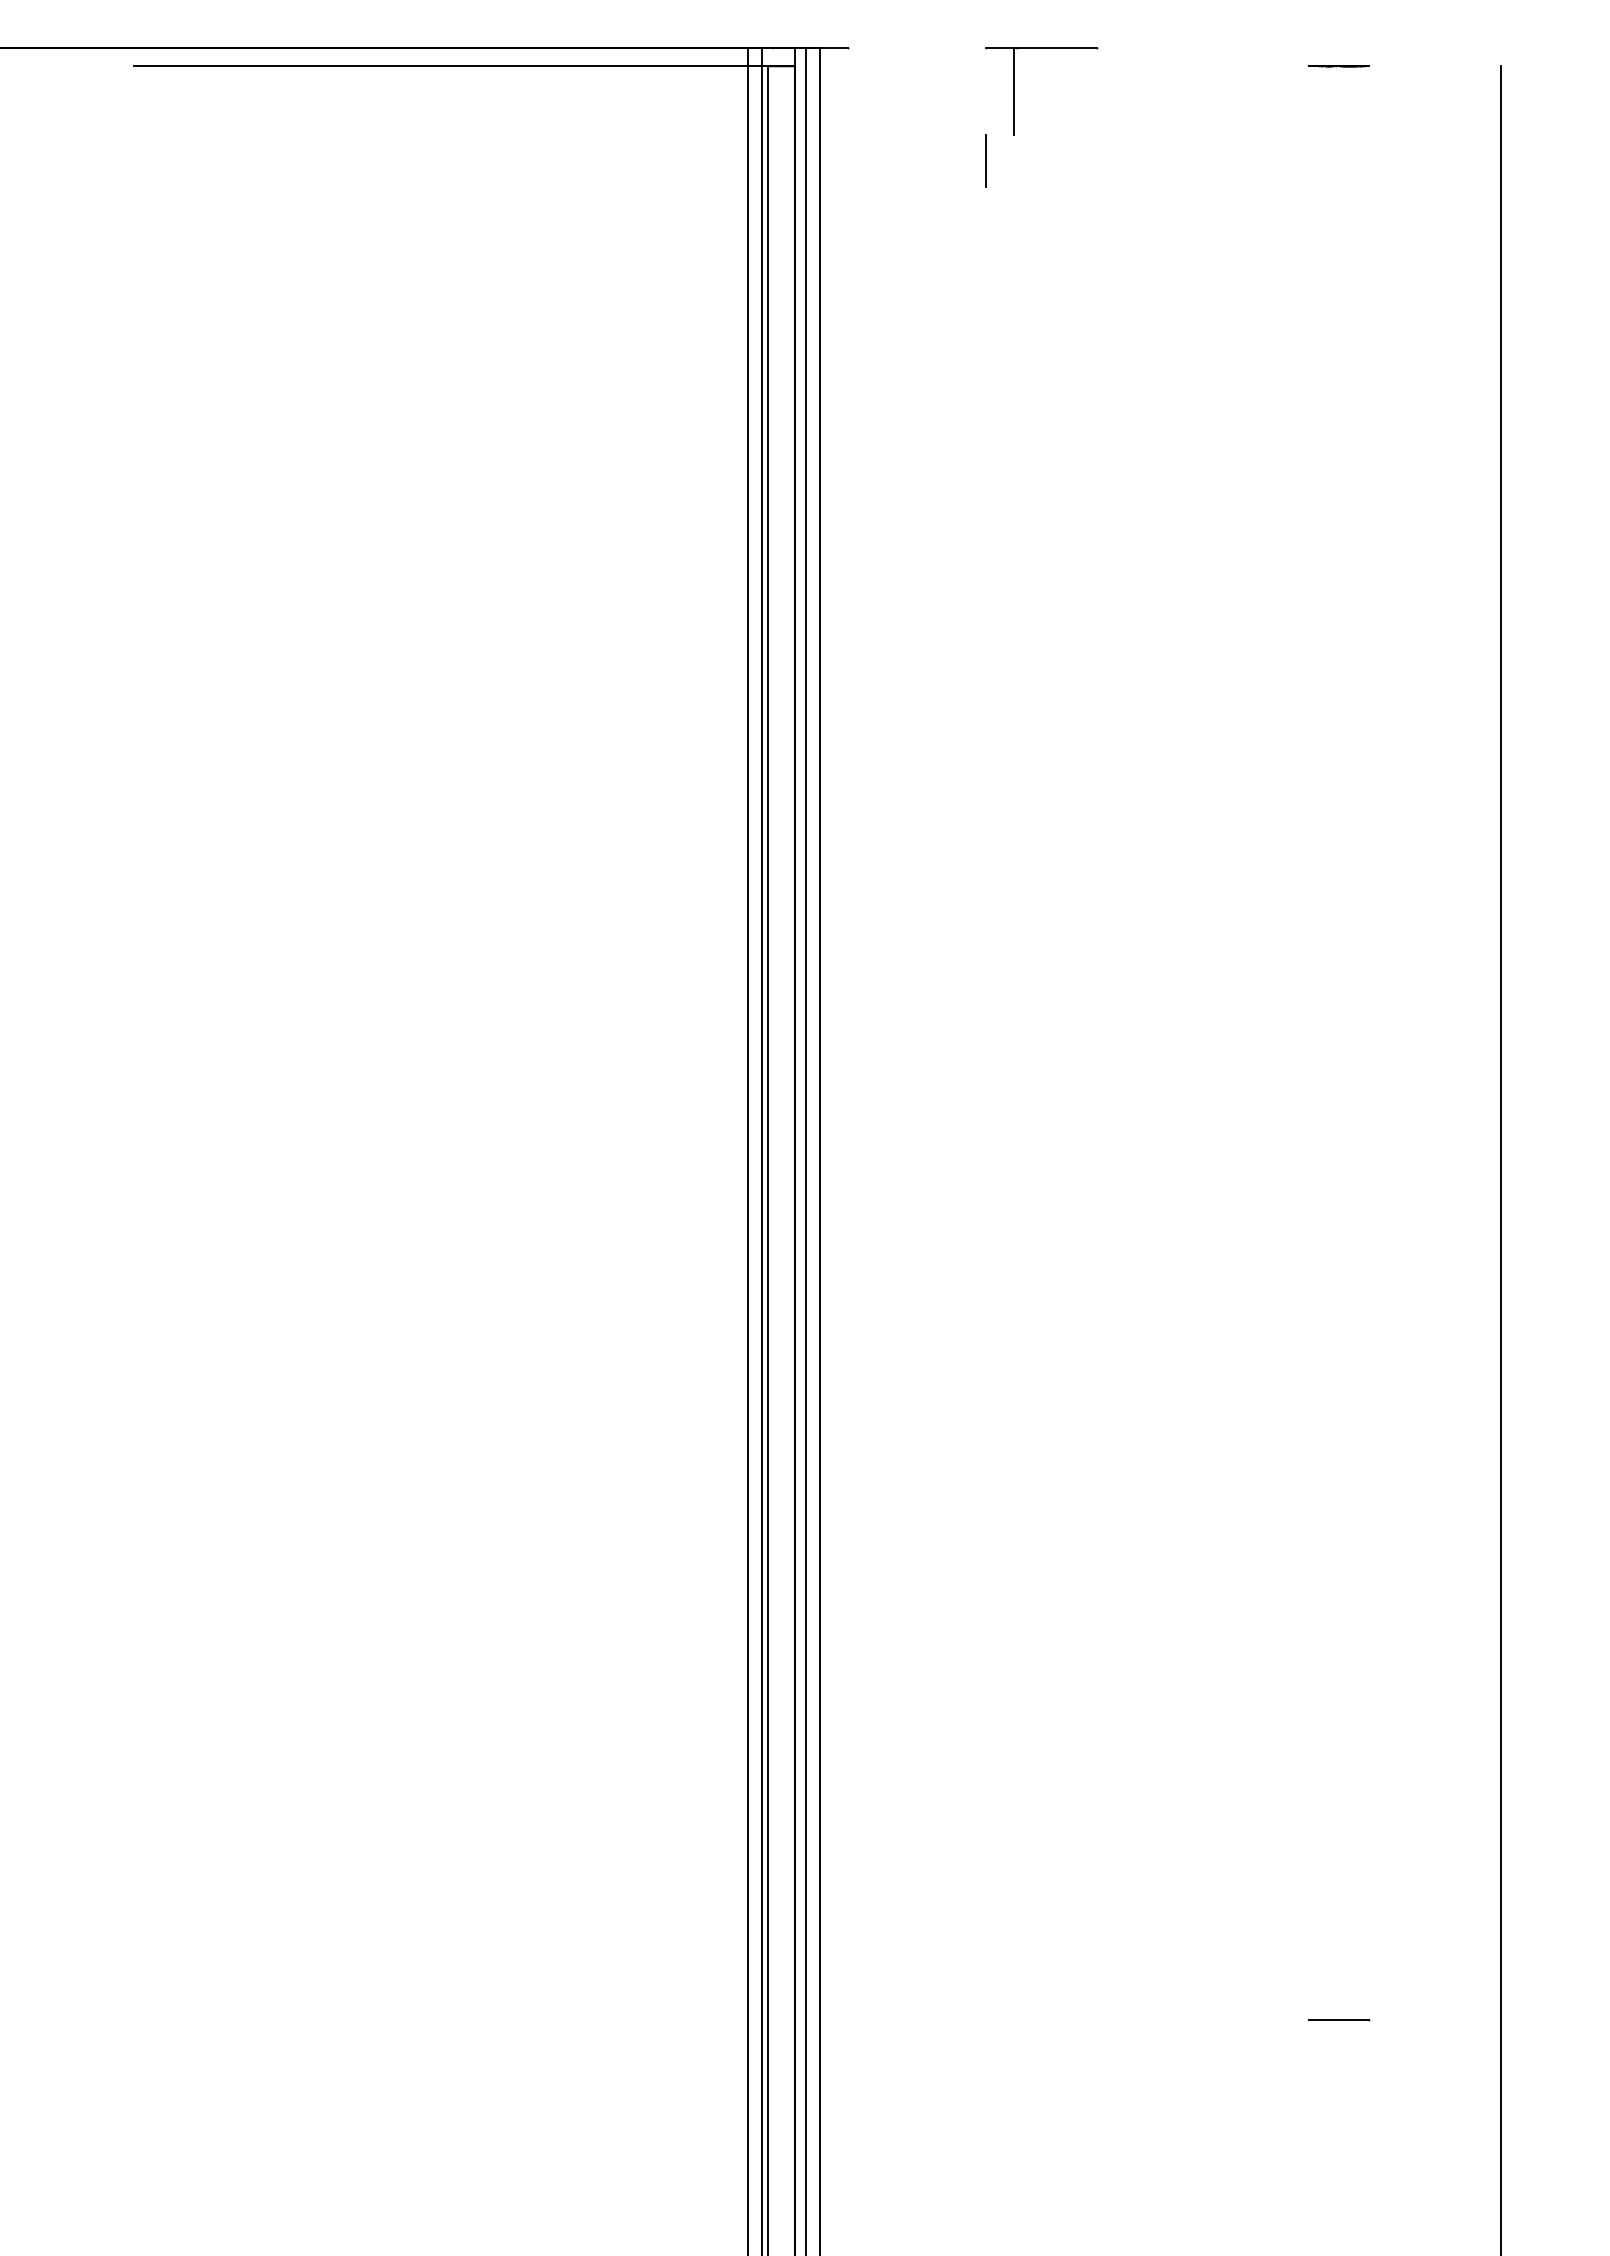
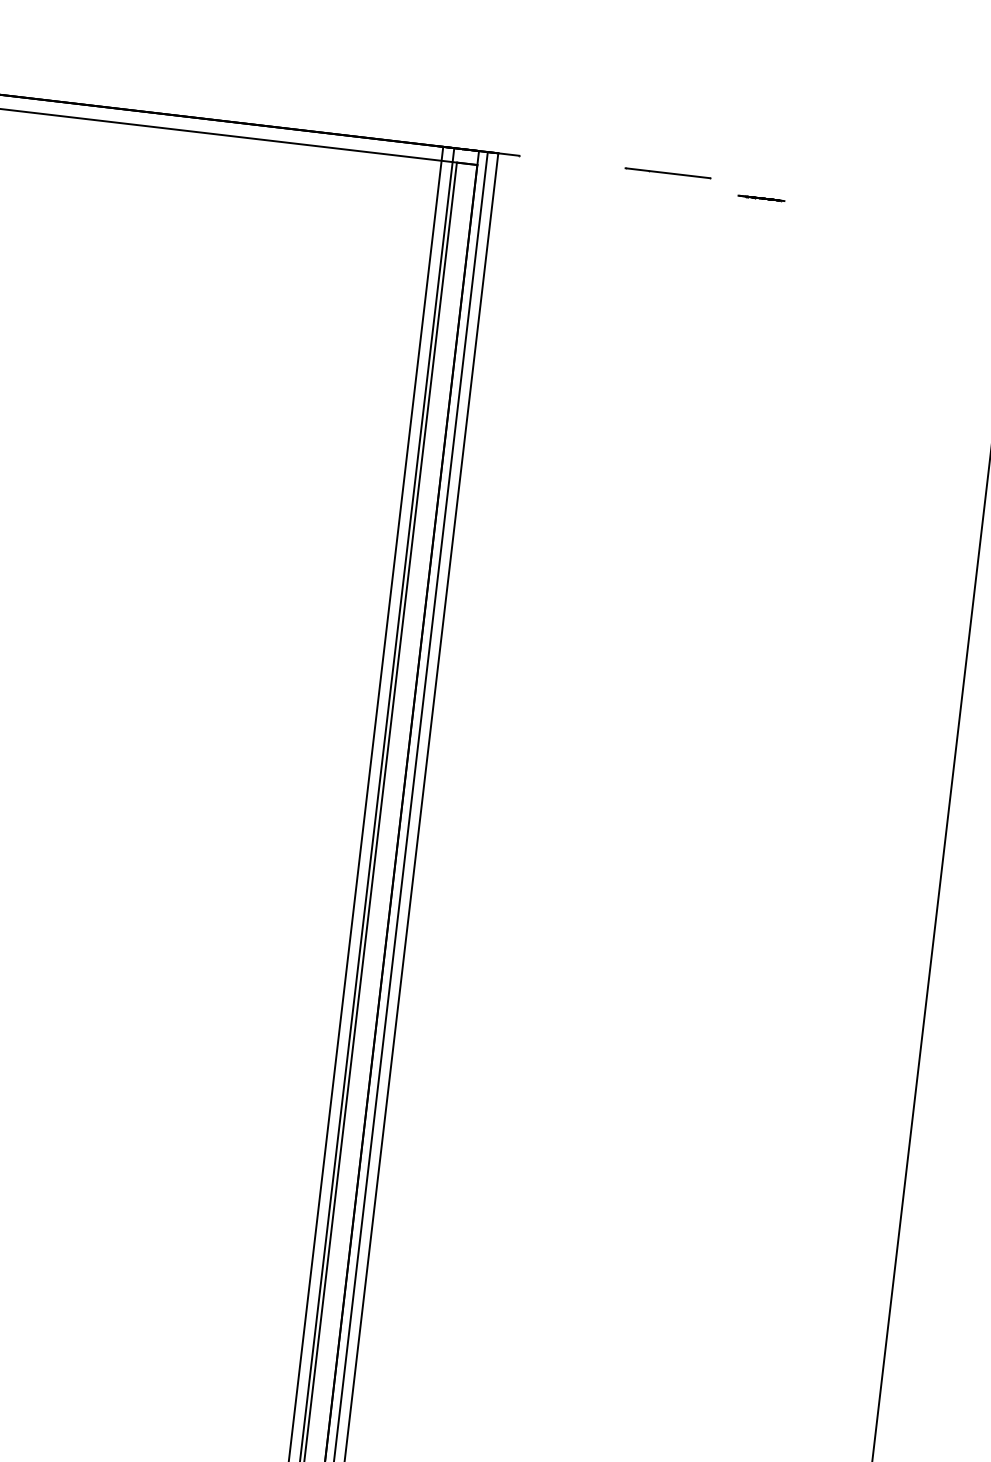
line: (1338, 66) -> (760, 198), moved
line: (1013, 91) -> (642, 203), removed
line: (985, 161) -> (614, 254), removed

